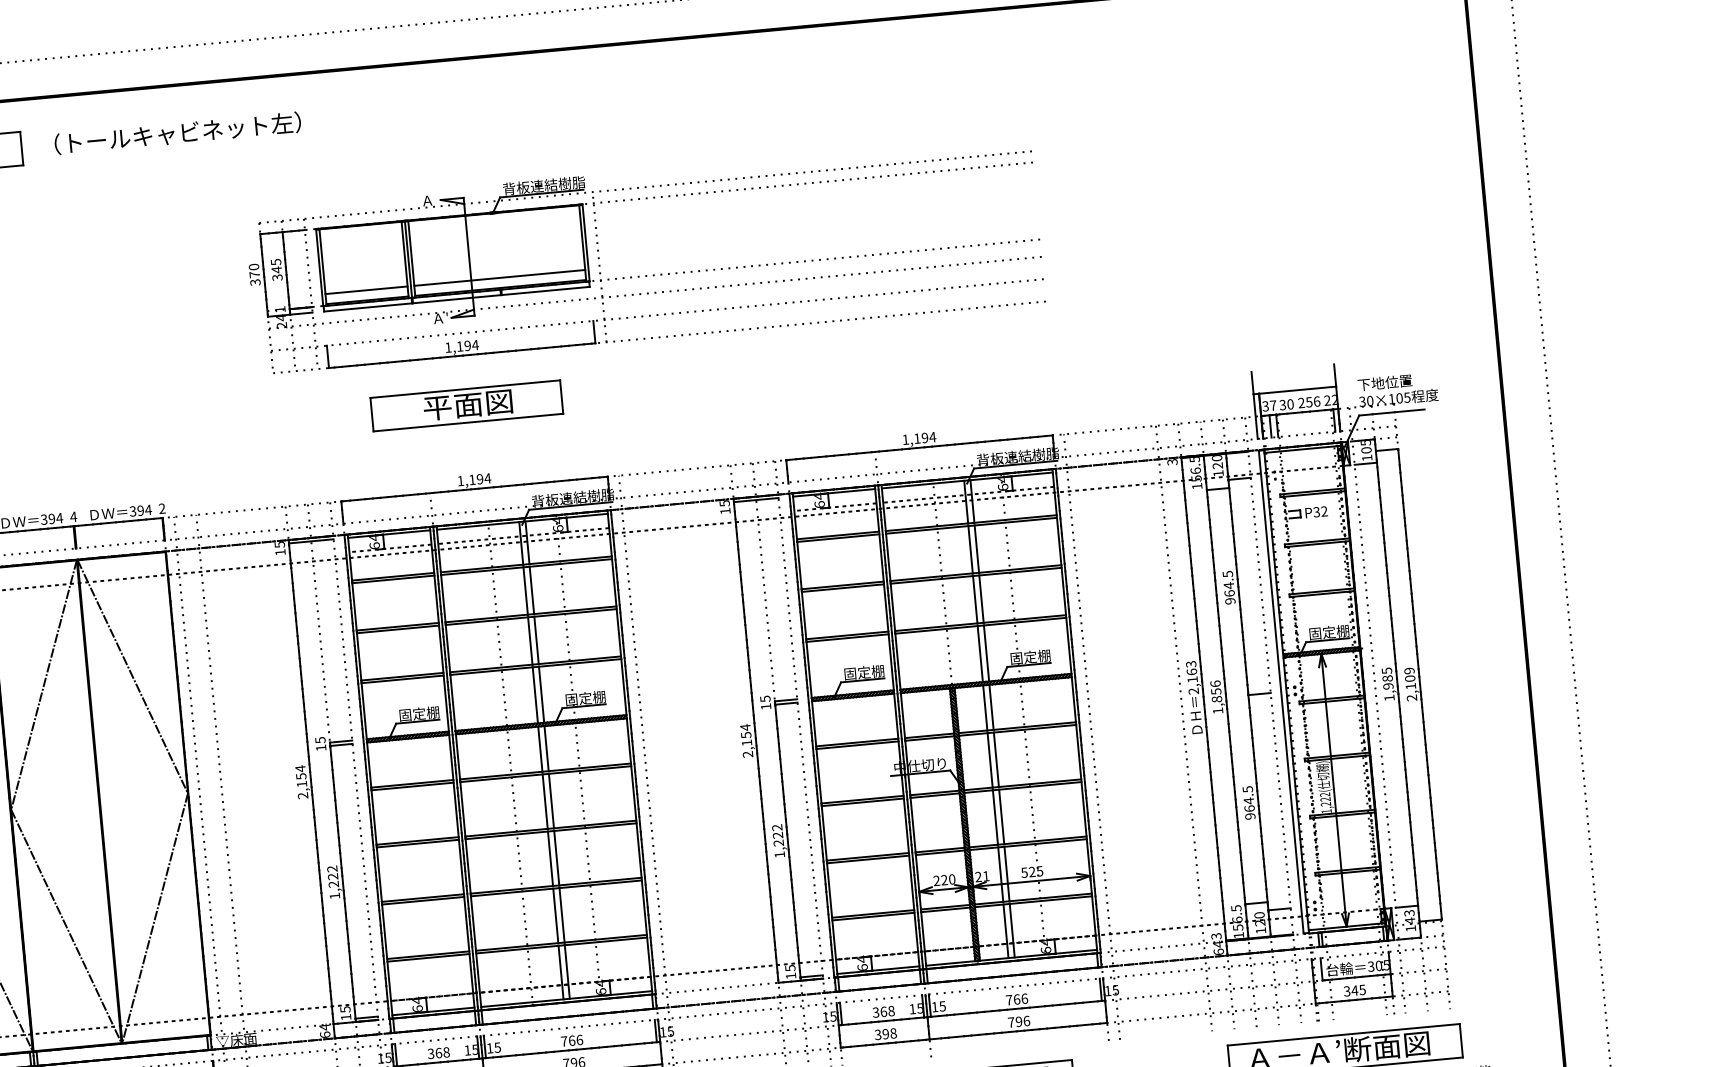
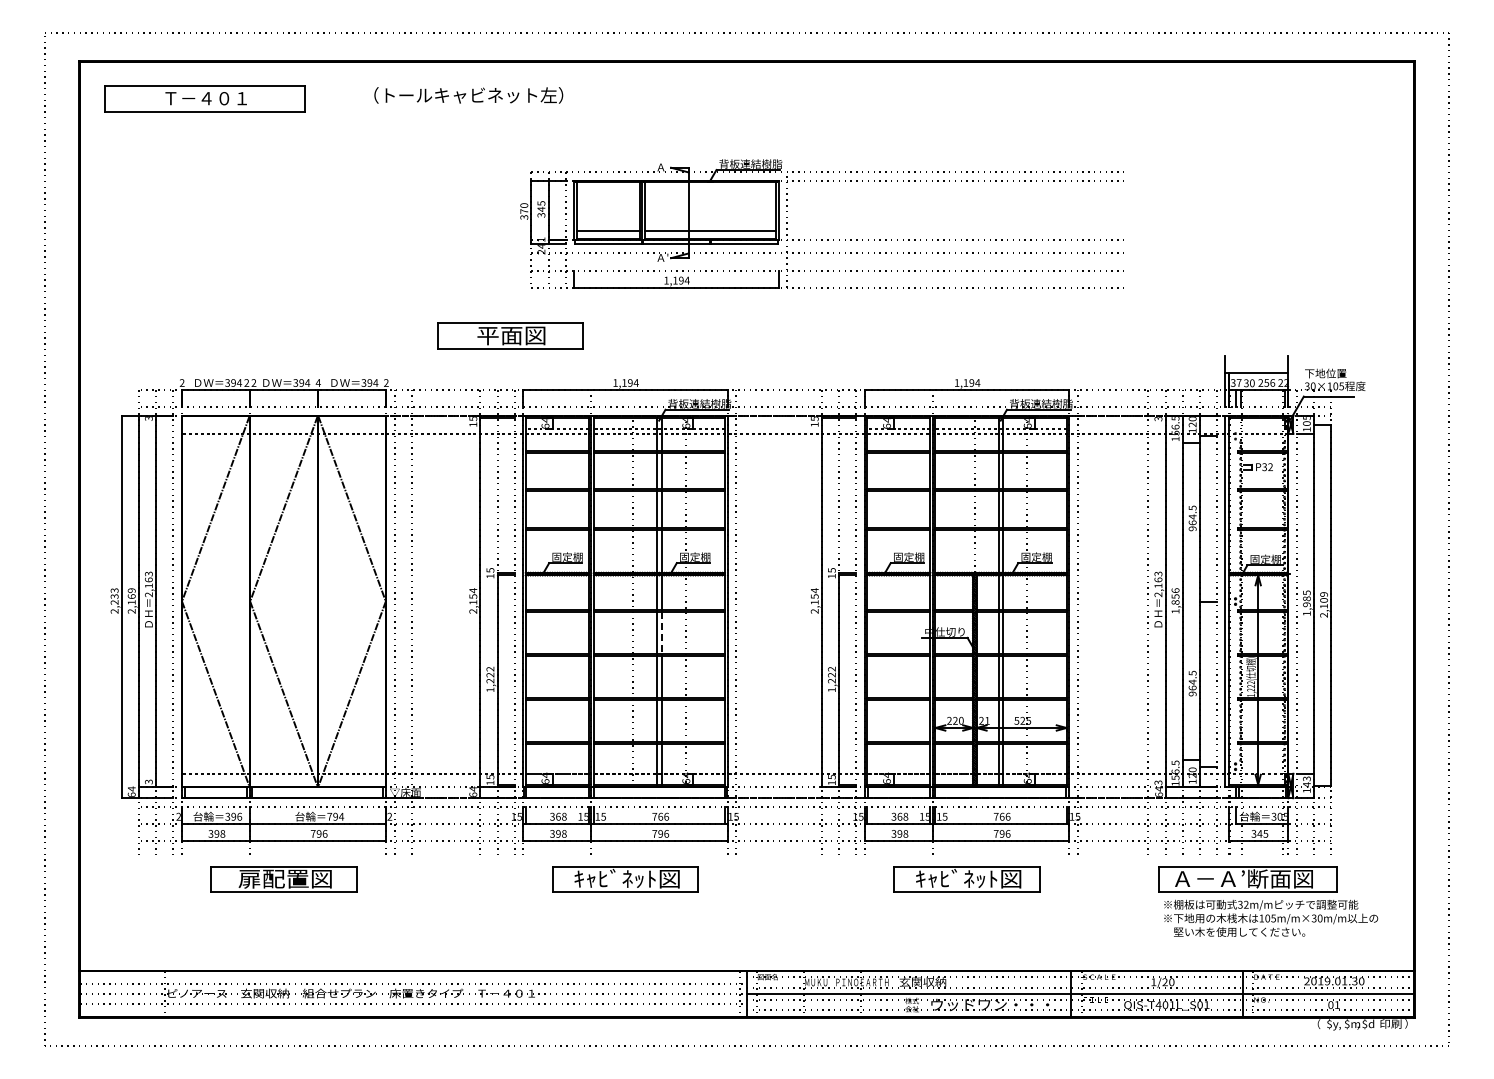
text: (177, 133) -> (468, 95), moved
part: (645, 275) -> (821, 239), moved
part: (466, 404) -> (510, 335), moved
line: (550, 800) -> (661, 632), solid -> dashed

